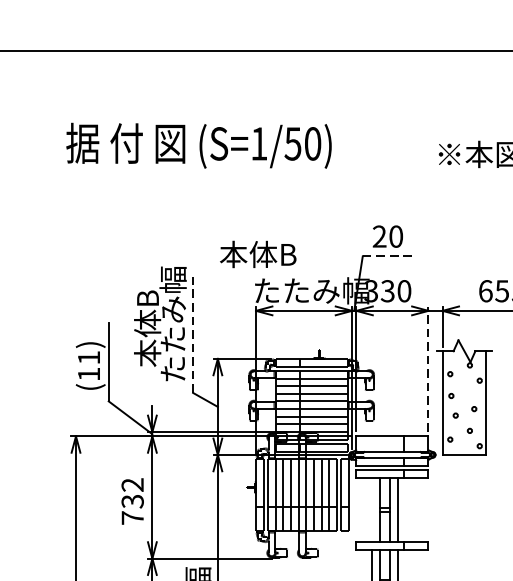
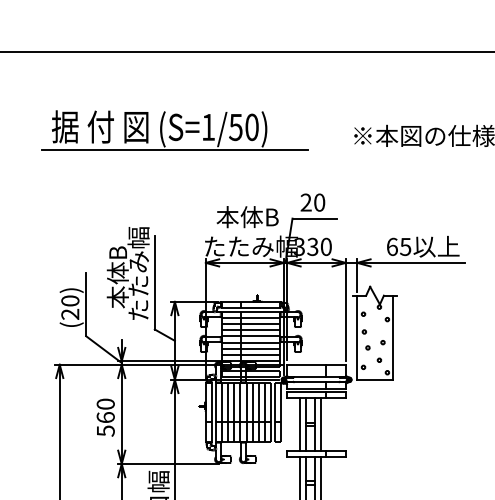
line: (217, 171) -> (174, 149), added
text: (258, 254) -> (247, 217), moved
line: (391, 256) -> (315, 218), dashed -> solid
line: (192, 335) -> (154, 282), dashed -> solid
text: (89, 365) -> (70, 307), (11) -> (20)
line: (428, 369) -> (345, 310), dashed -> solid
text: (132, 501) -> (105, 417), 732 -> 560
line: (371, 509) -> (299, 424), added

